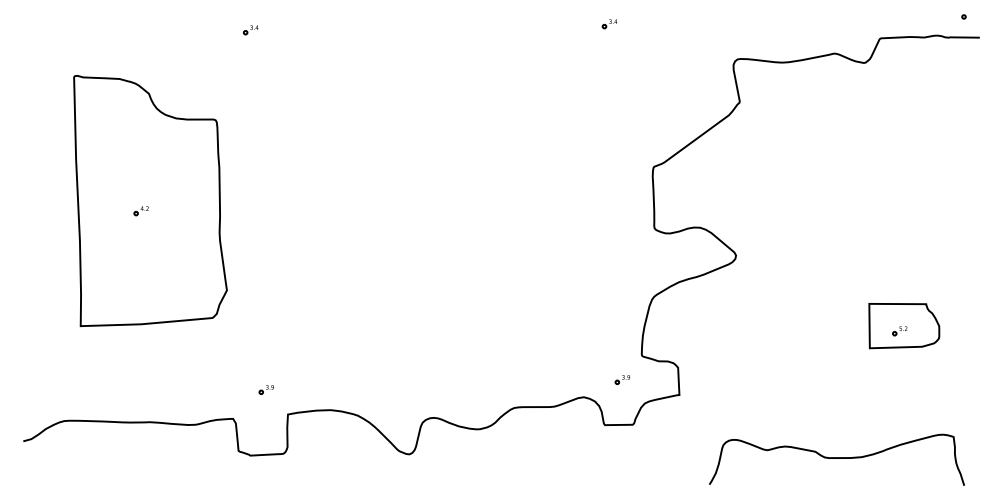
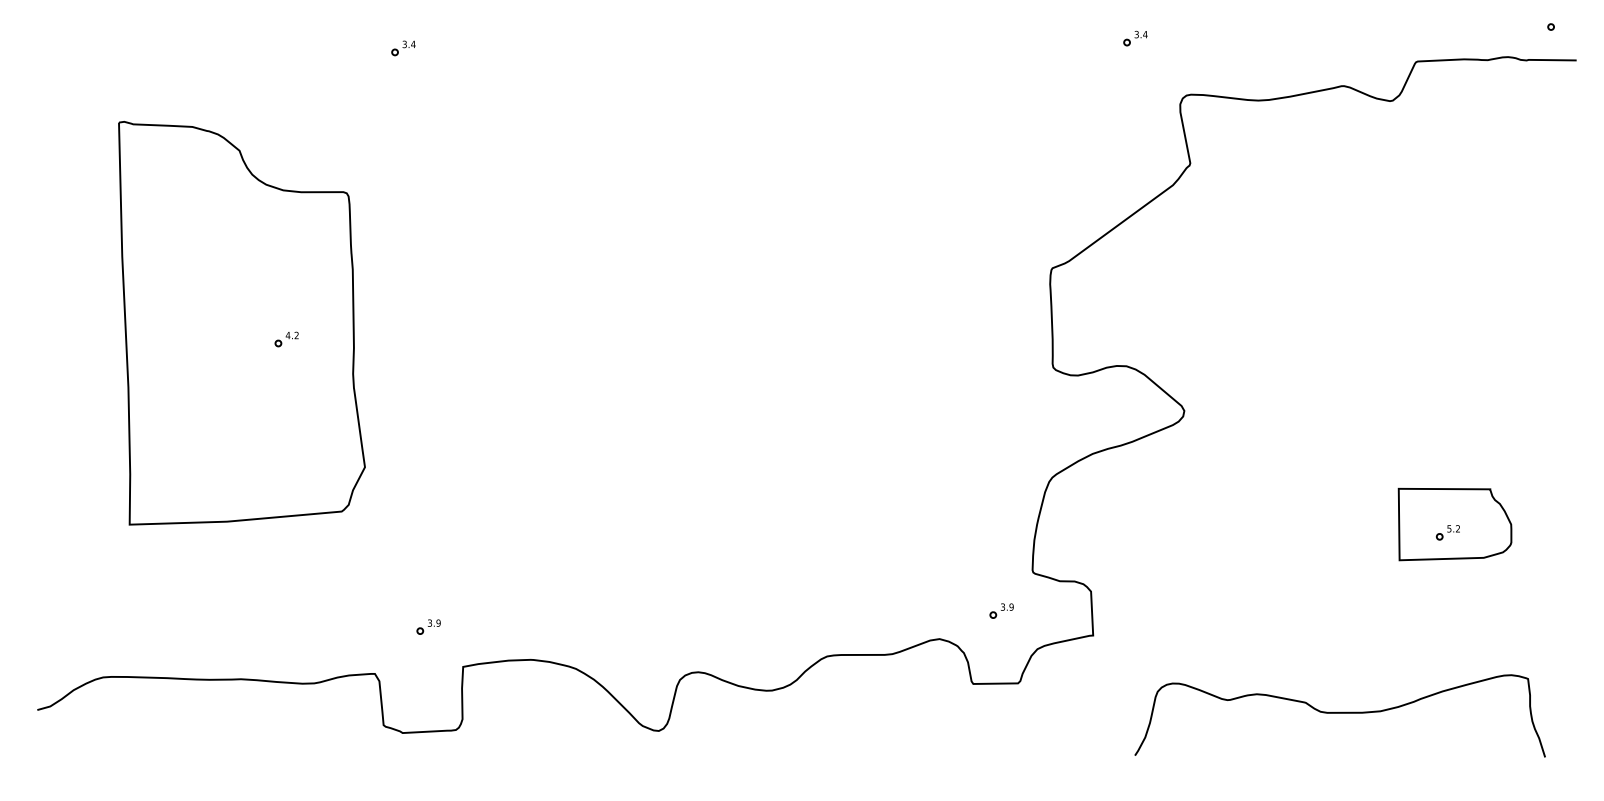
part: (609, 24) -> (1135, 39), moved
part: (140, 211) -> (285, 340), moved
curve: (836, 458) -> (1339, 713), moved

